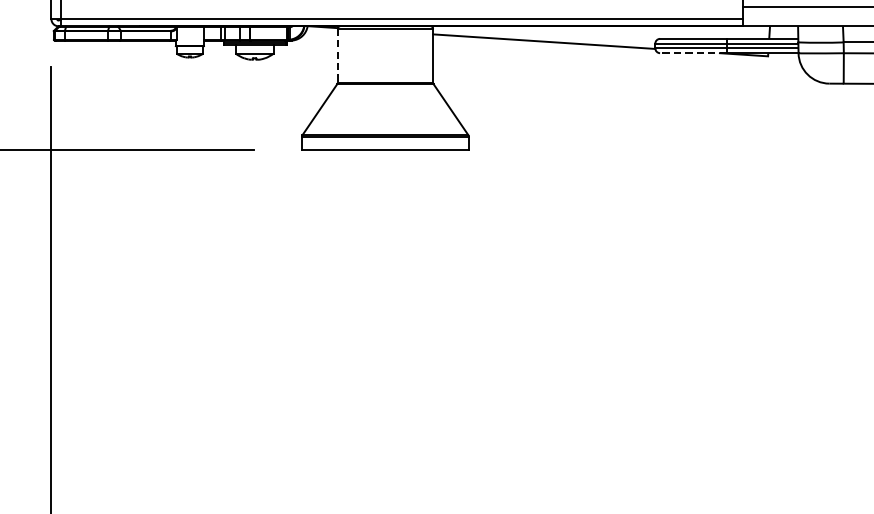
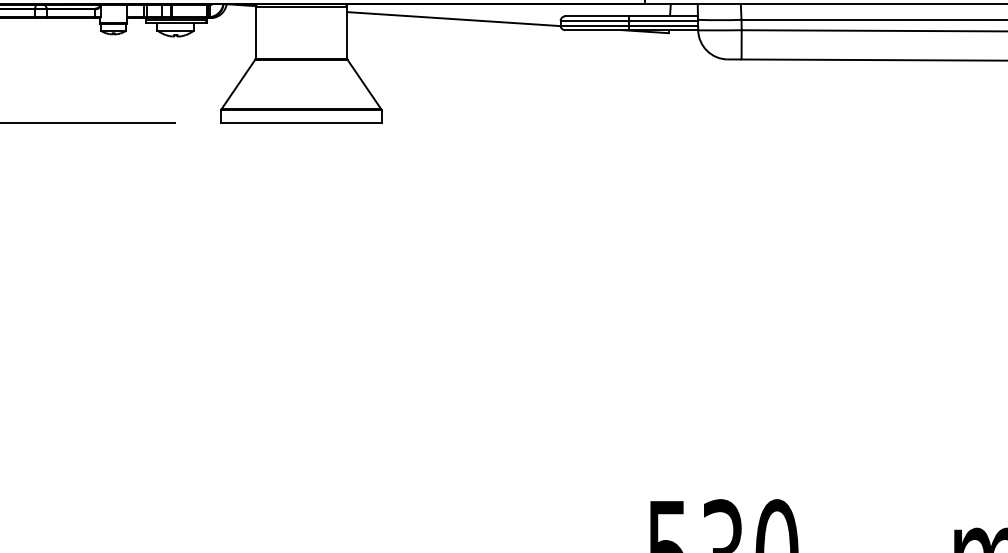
line: (692, 53) -> (596, 30), dashed -> solid
line: (337, 55) -> (255, 32), dashed -> solid

